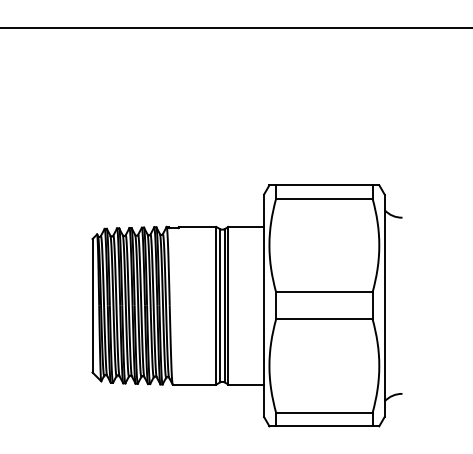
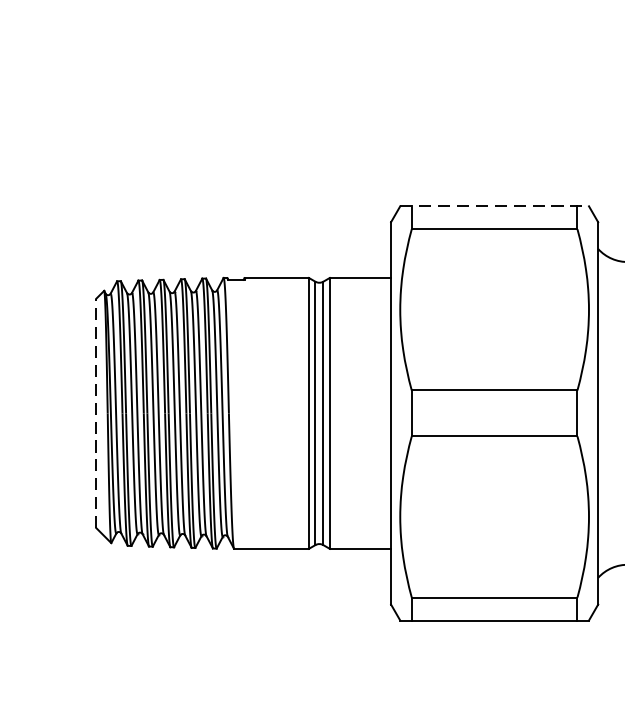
line: (324, 185) -> (494, 206), solid -> dashed
line: (92, 305) -> (96, 412), solid -> dashed

